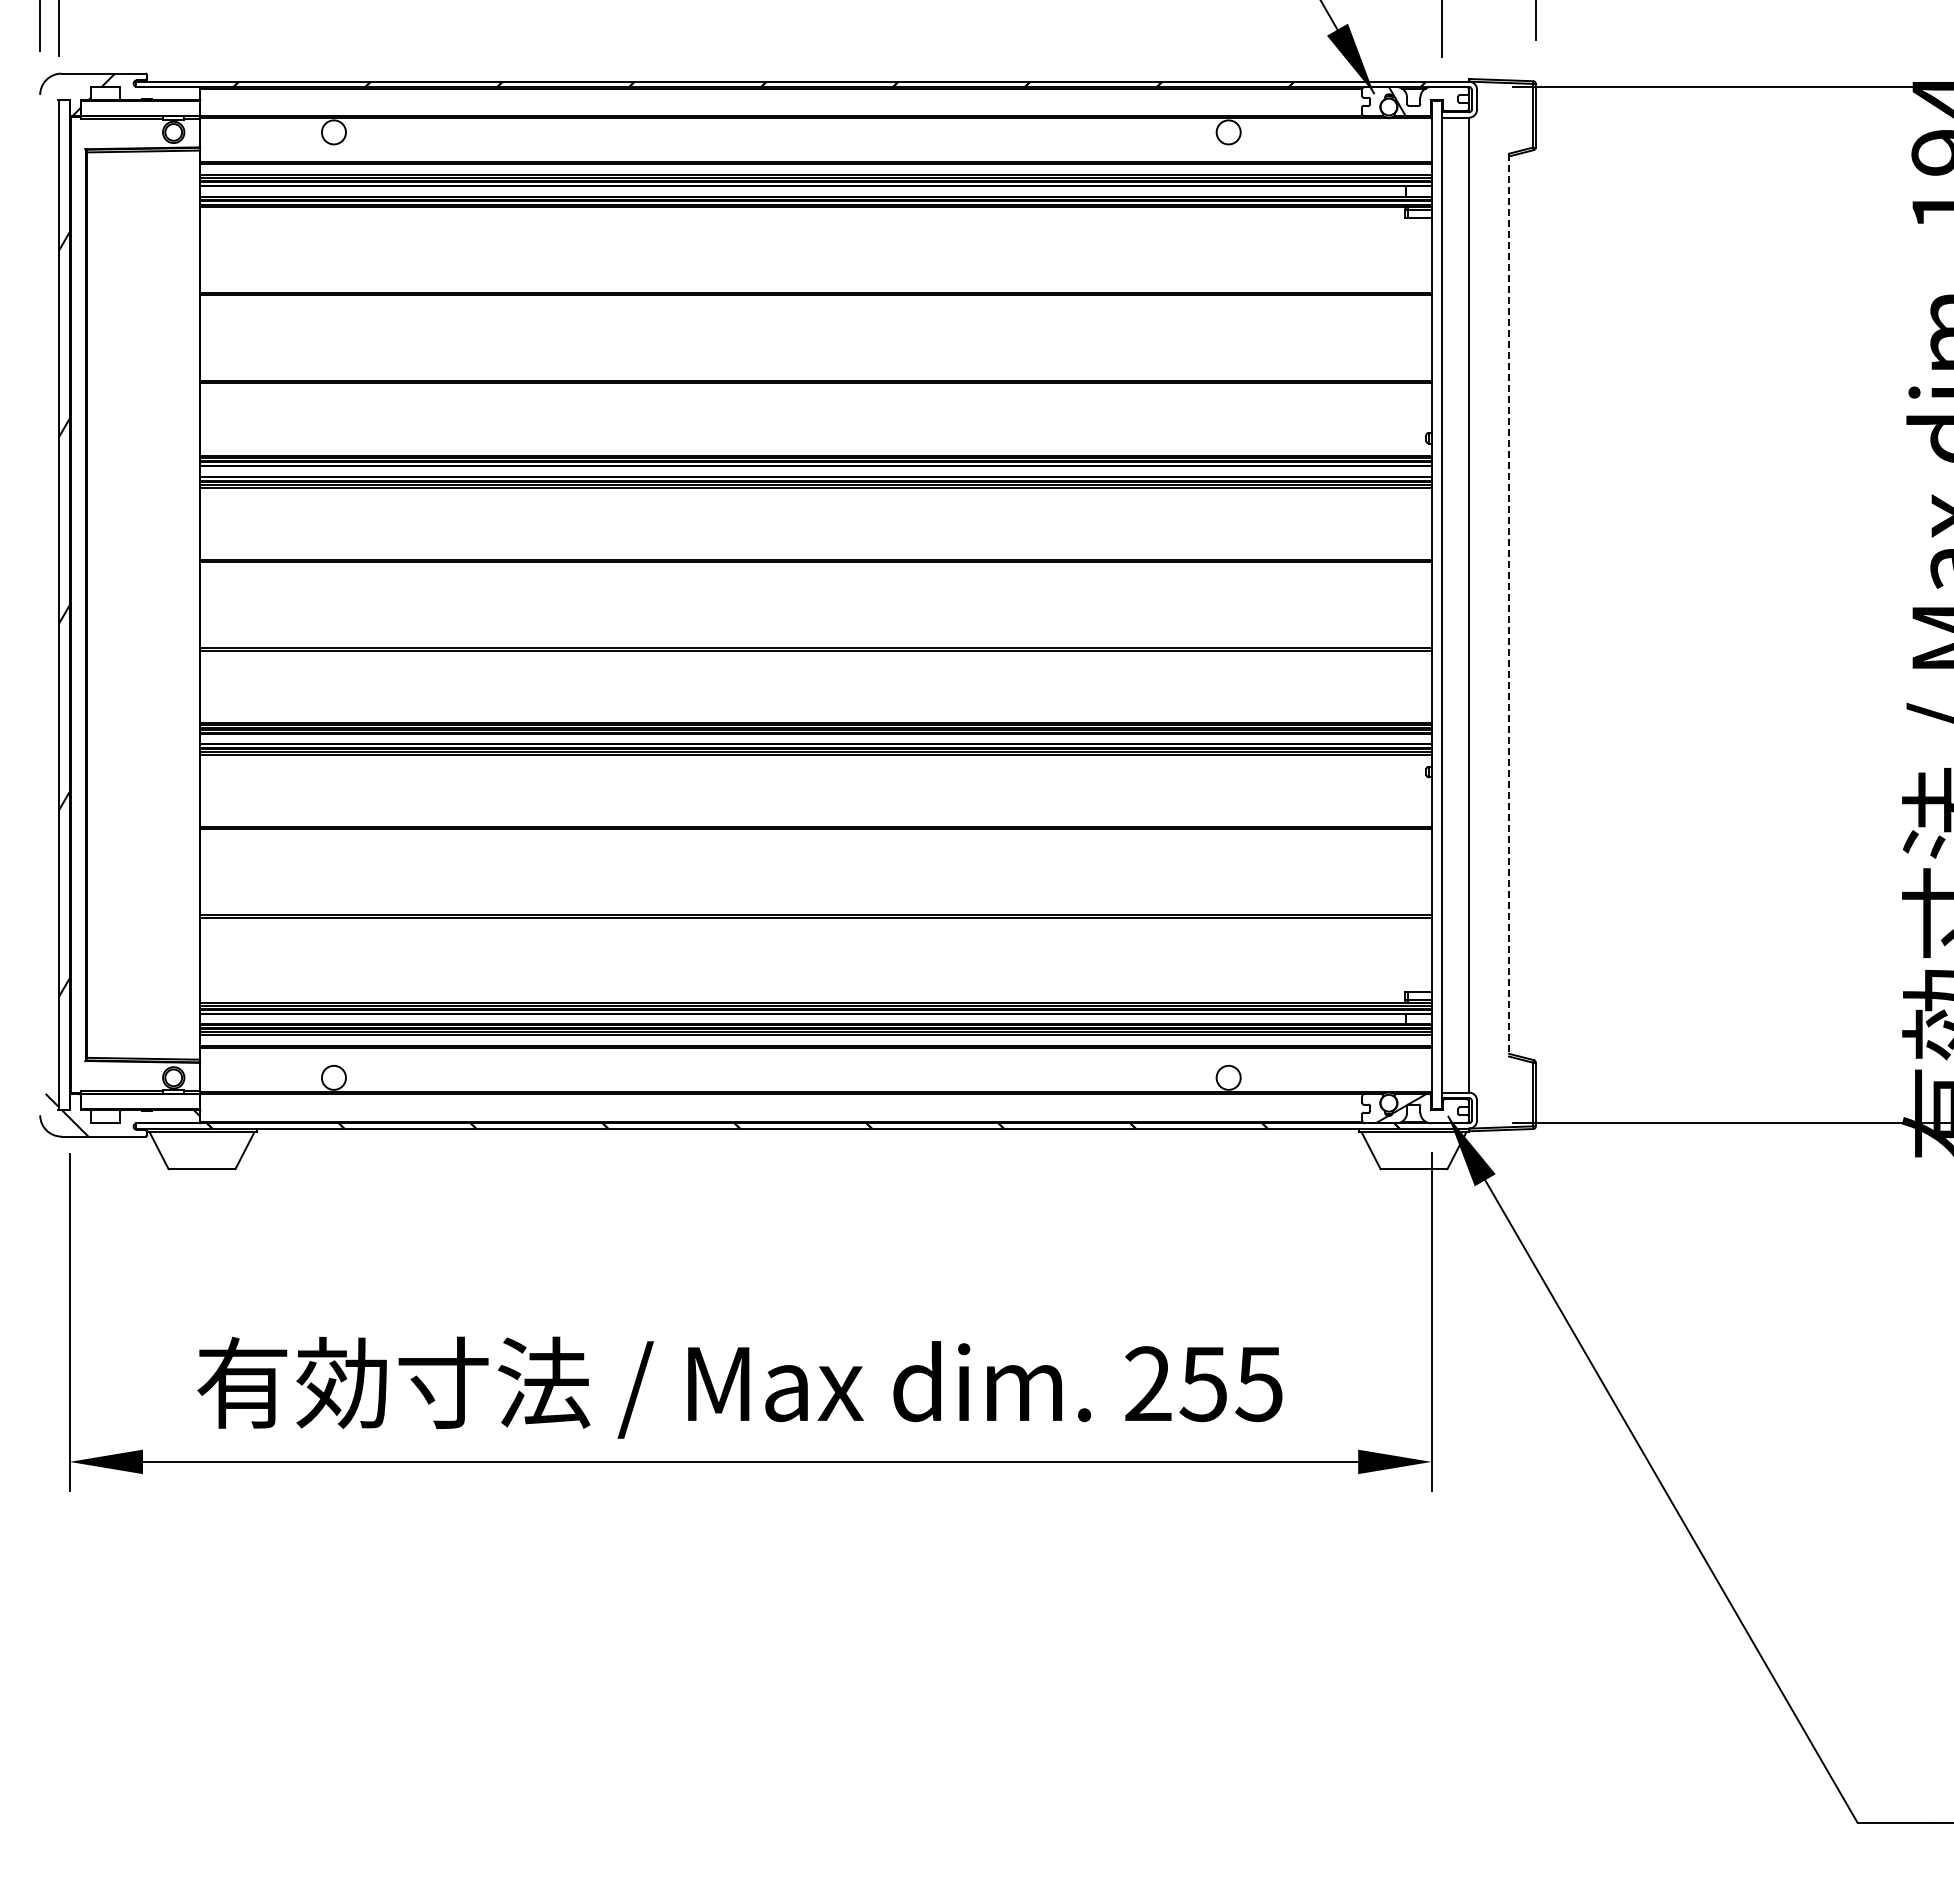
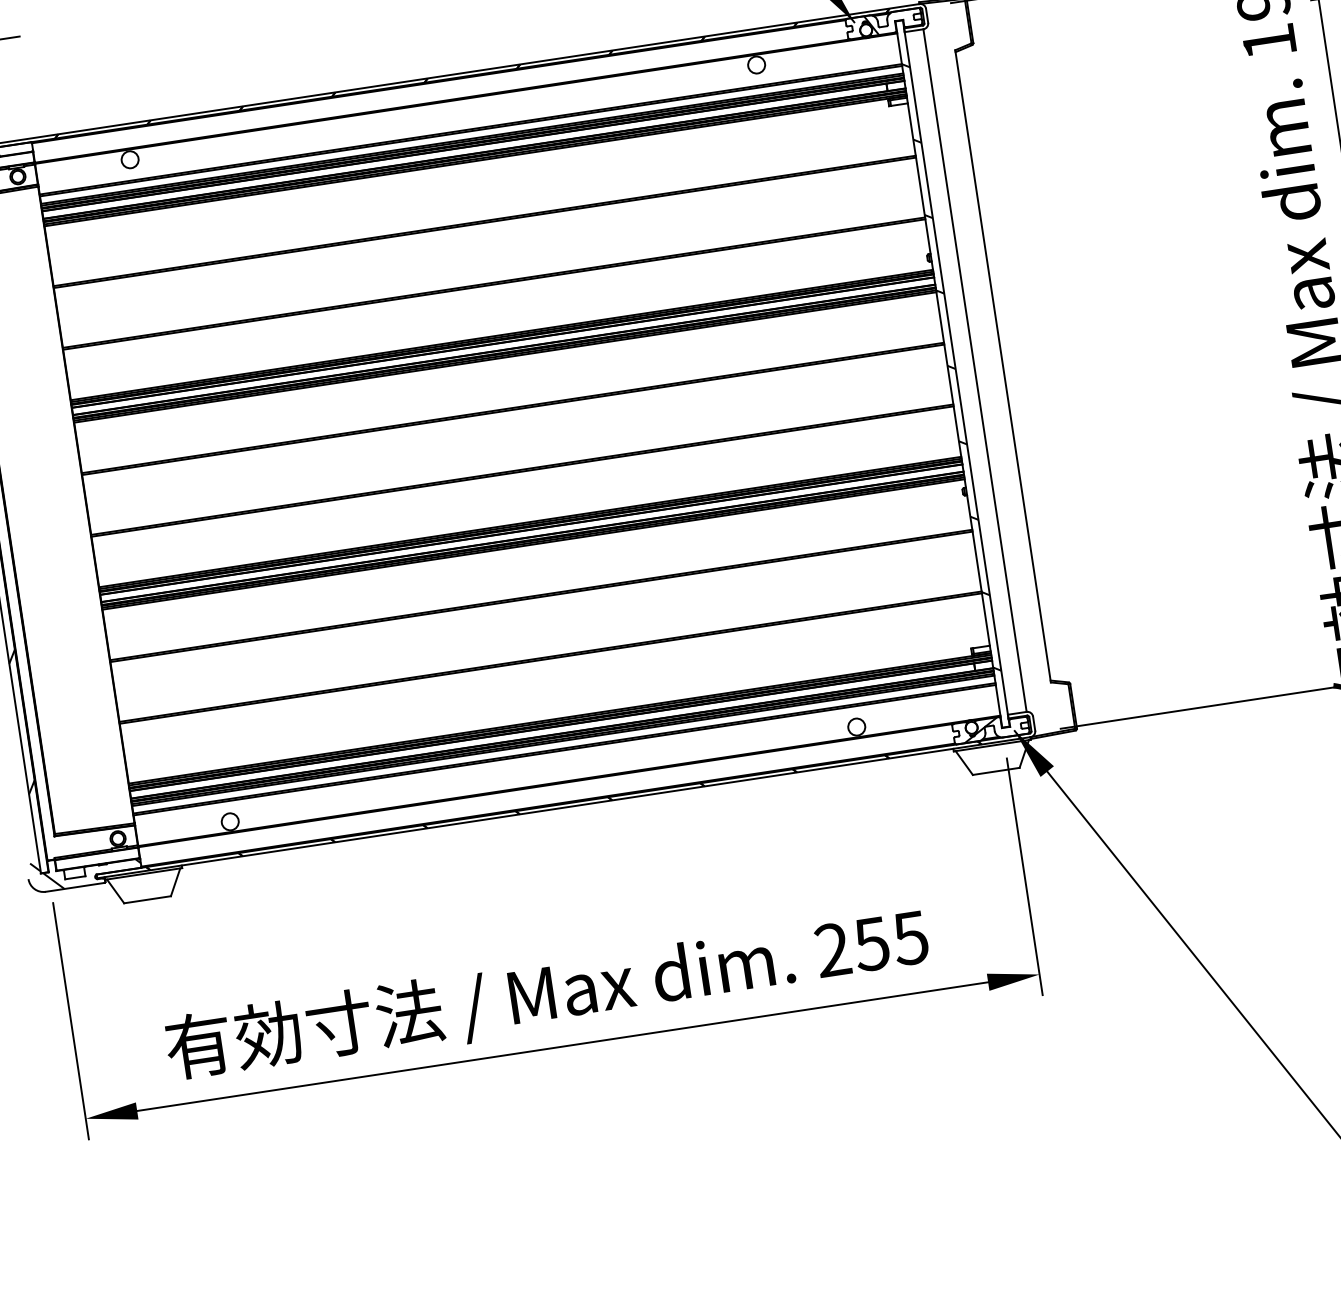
hatch: (1436, 595) -> (951, 367), added
line: (1509, 605) -> (1003, 366), dashed -> solid

